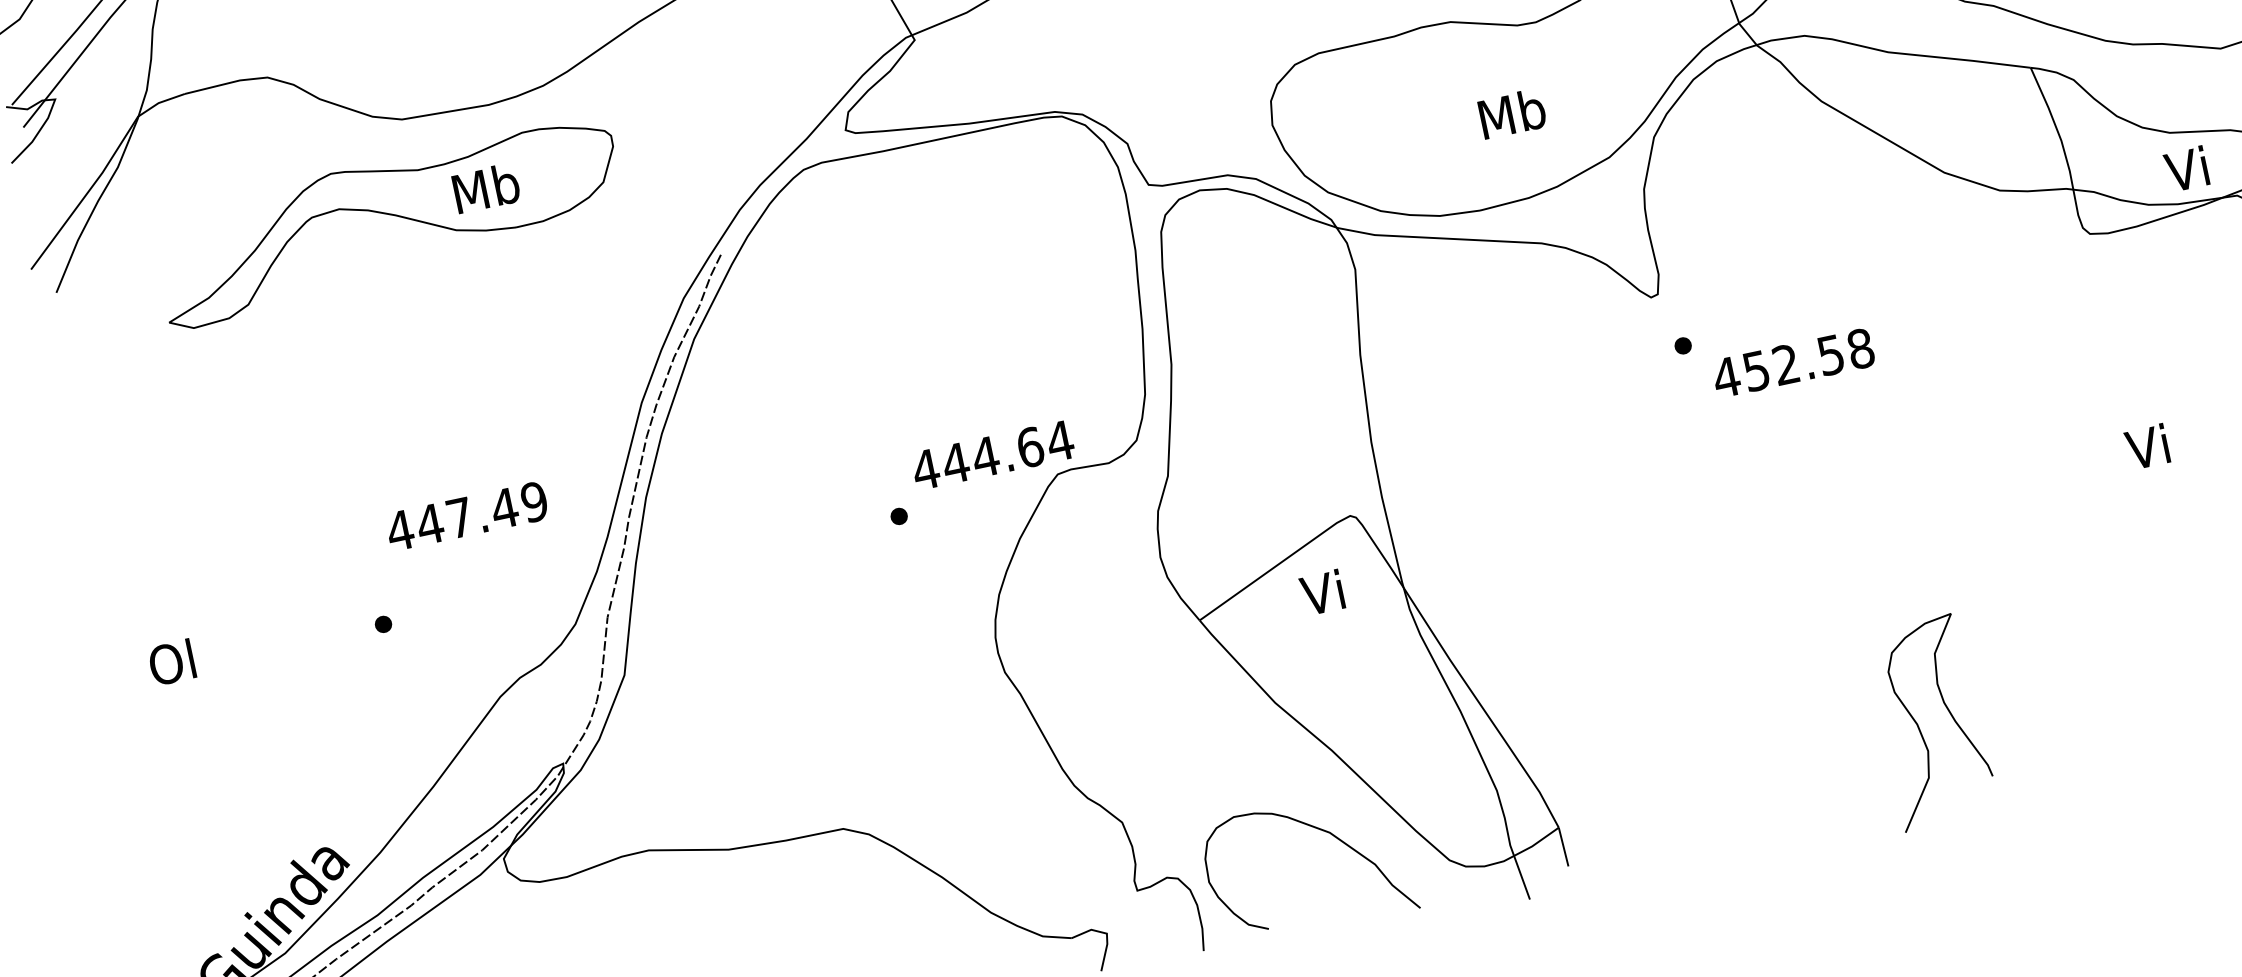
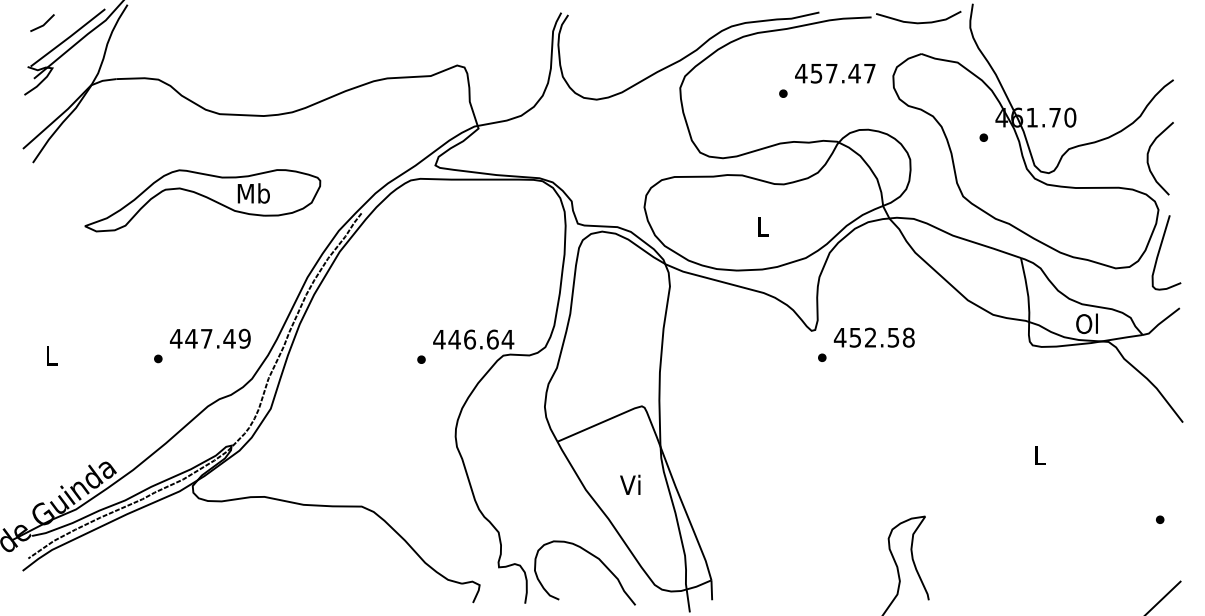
text: (1513, 113) -> (763, 226), Mb -> L
text: (2186, 168) -> (1086, 323), Vi -> Ol
part: (388, 223) -> (202, 200), moved
text: (1791, 363) -> (873, 337), moved
text: (2147, 447) -> (1038, 455), Vi -> L
text: (984, 456) -> (469, 339), 444.64 -> 446.64
text: (467, 515) -> (210, 338), moved
text: (1322, 591) -> (630, 484), moved
text: (170, 662) -> (50, 355), Ol -> L

